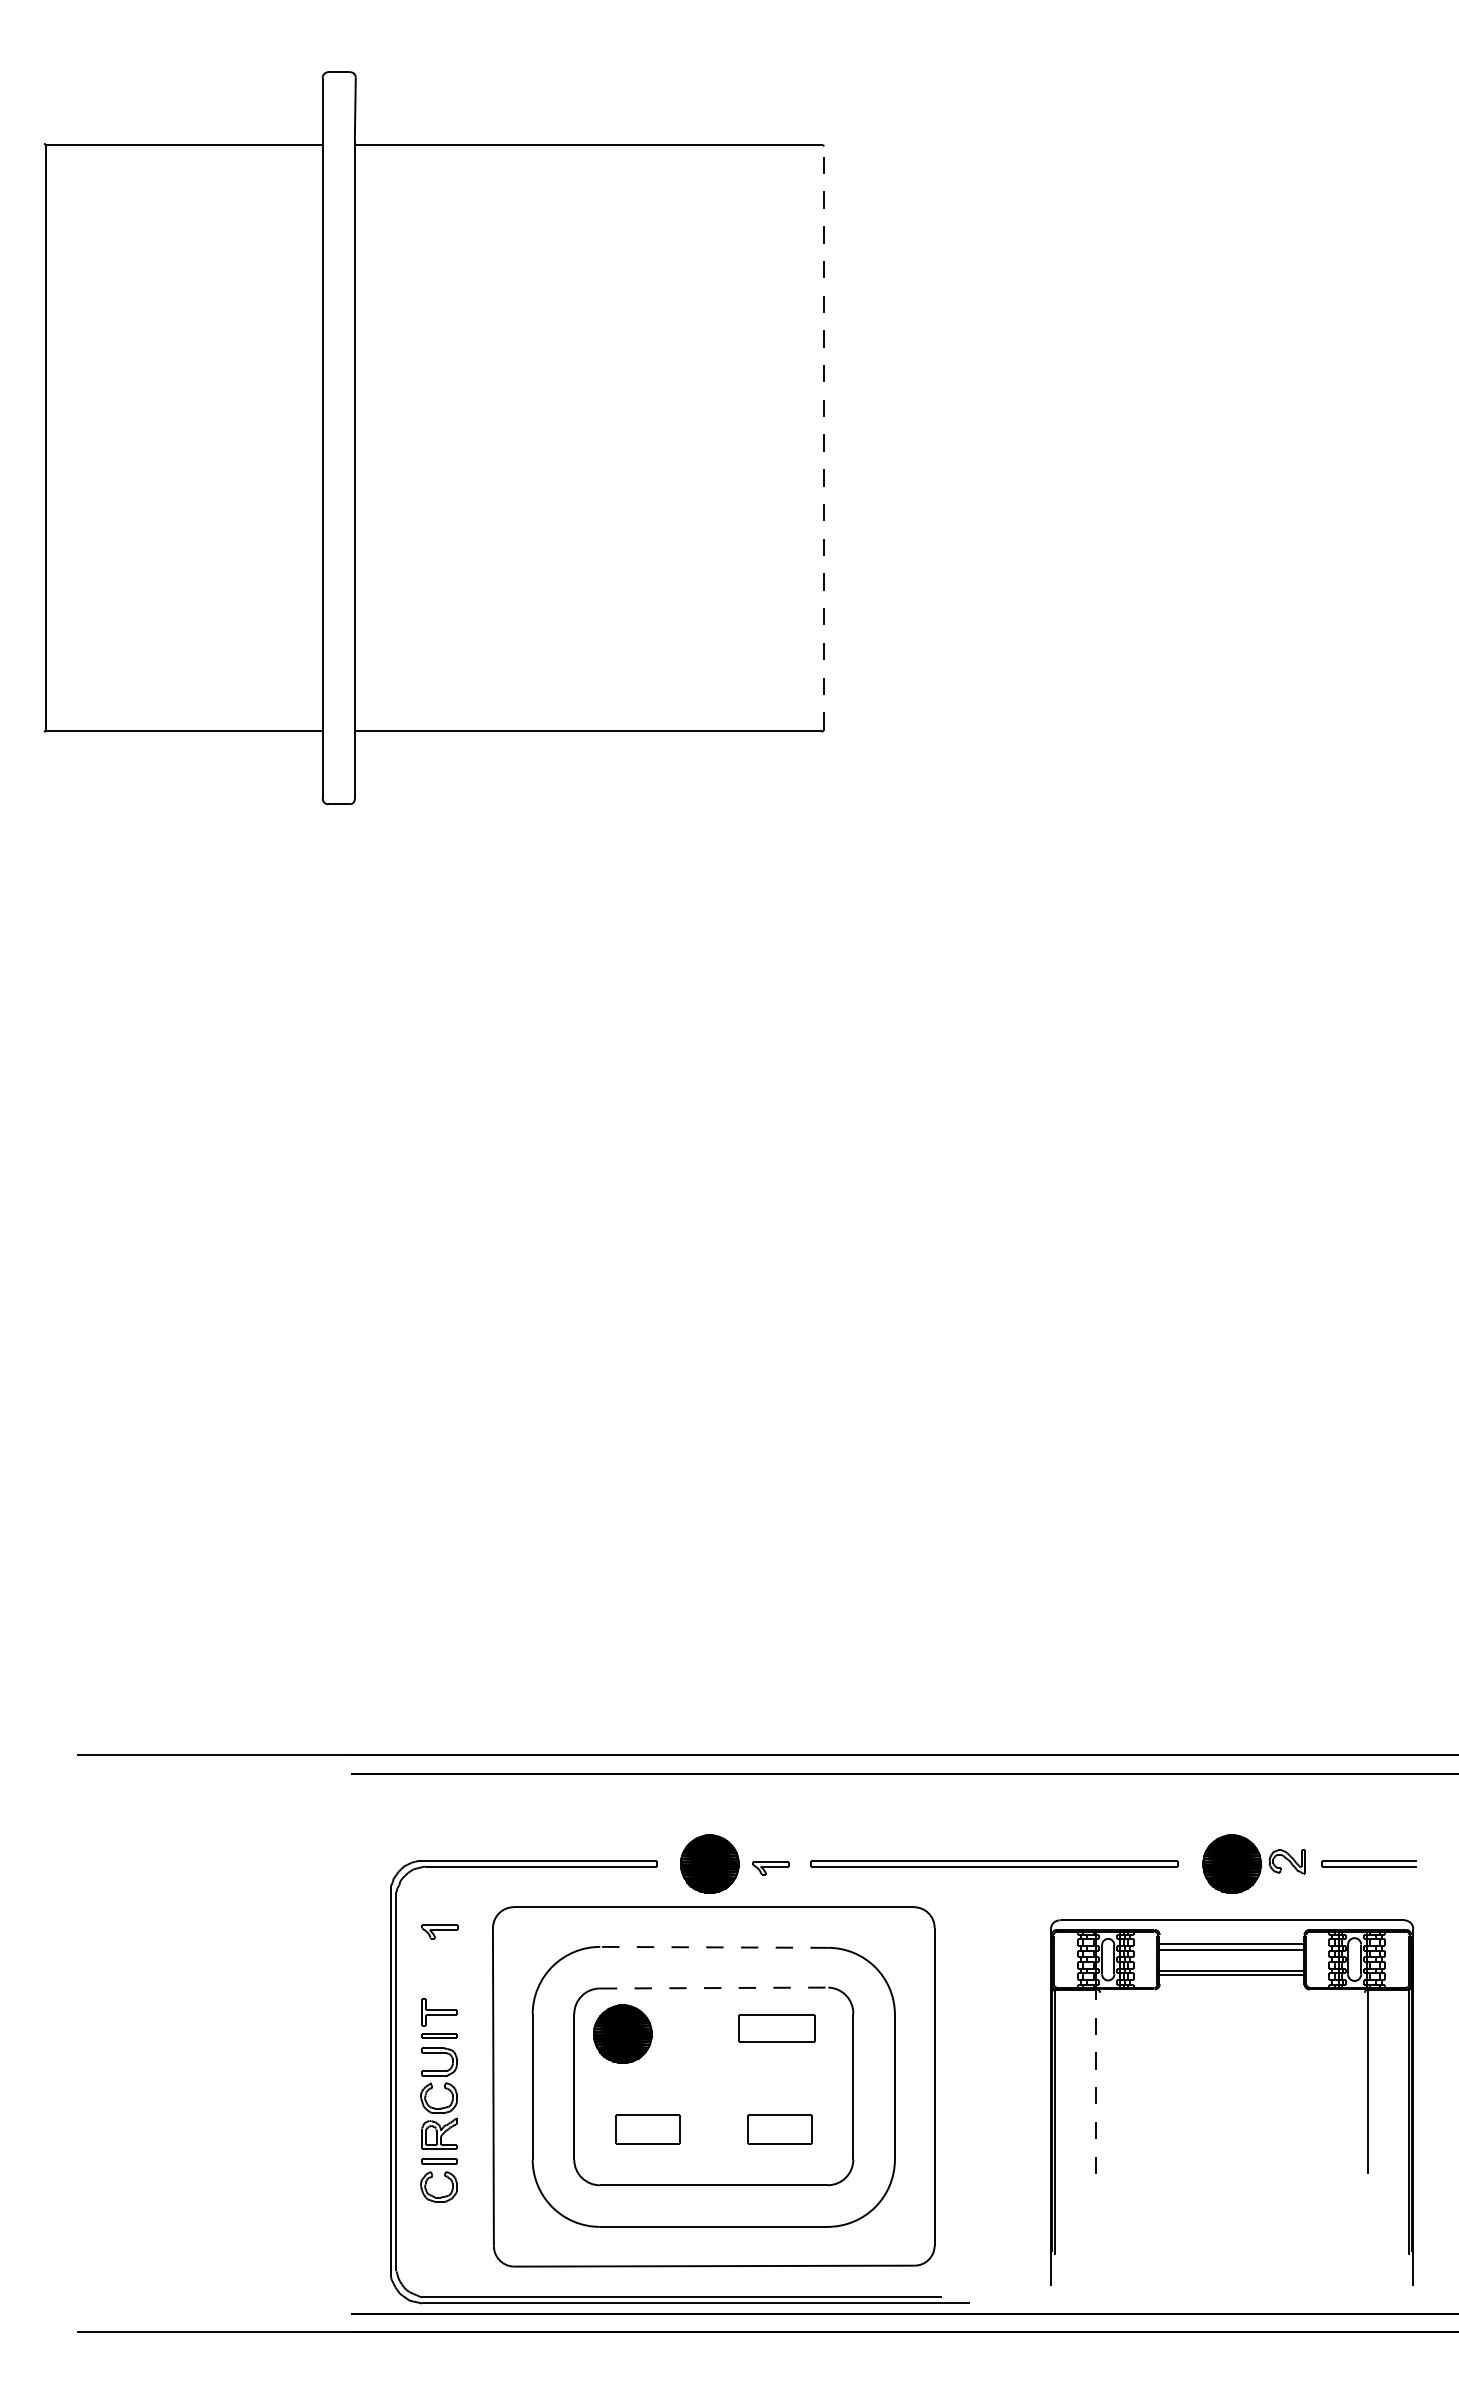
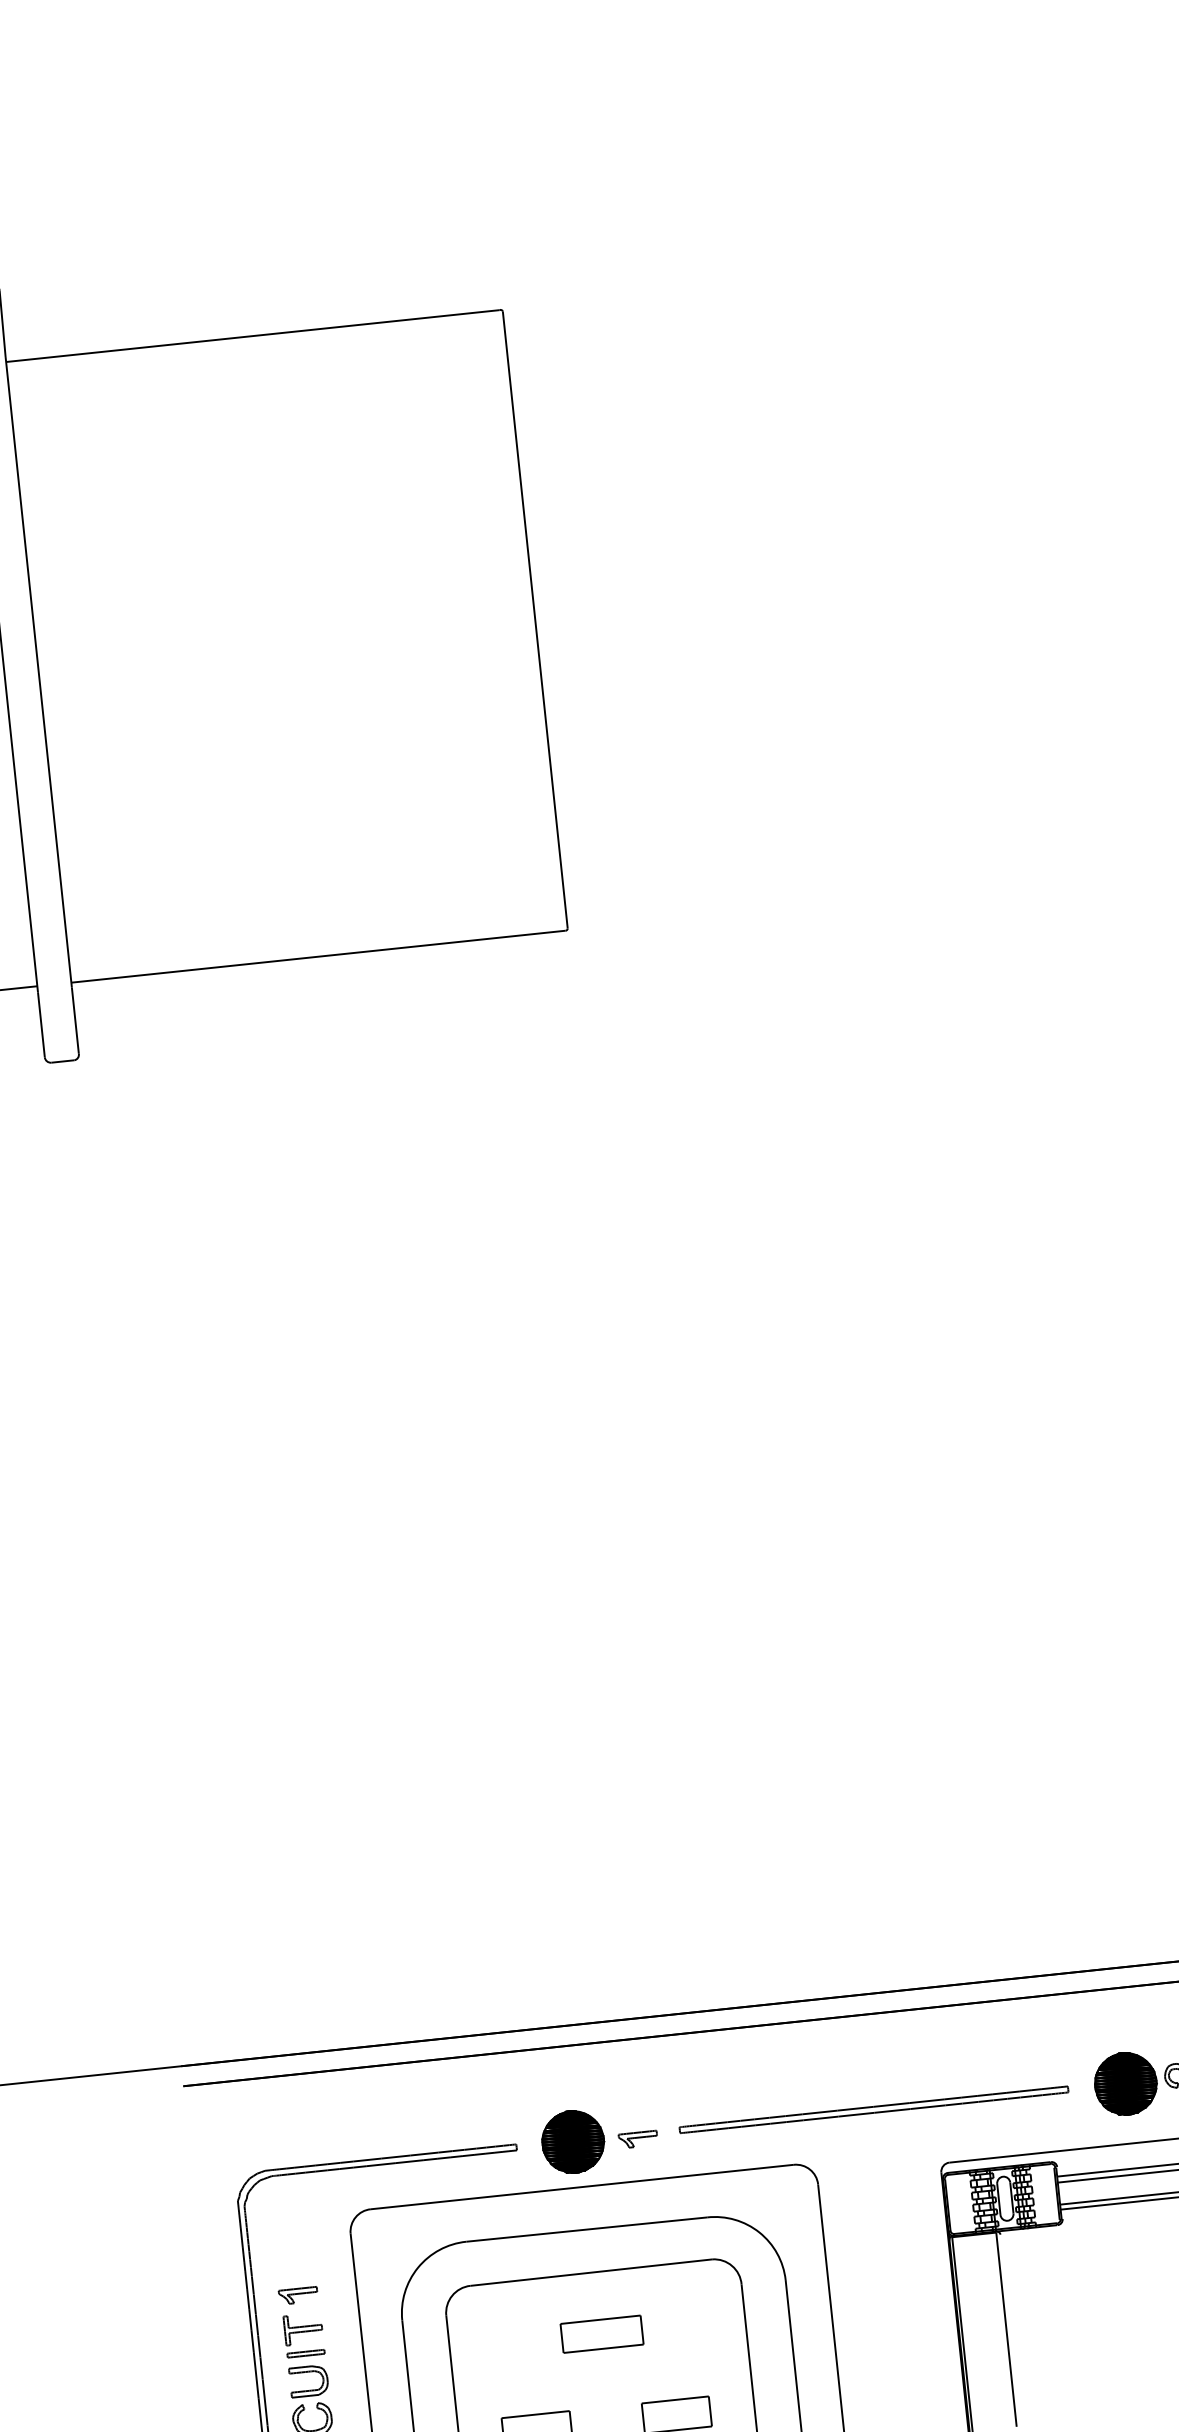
line: (824, 438) -> (535, 620), dashed -> solid
part: (439, 1931) -> (297, 2295), moved
line: (714, 1947) -> (587, 2229), dashed -> solid
line: (714, 1988) -> (591, 2273), dashed -> solid
part: (776, 2028) -> (601, 2334), moved
part: (623, 2033) -> (500, 2330), removed
line: (1096, 2082) -> (1006, 2330), dashed -> solid

